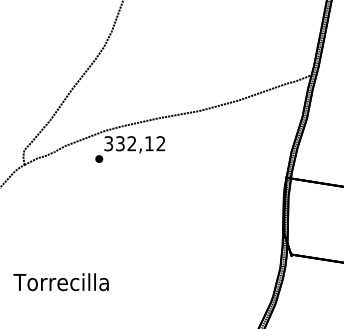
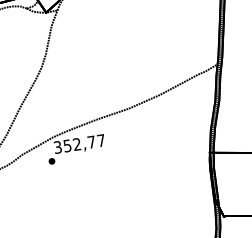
text: (140, 143) -> (84, 143), 332,12 -> 352,77

